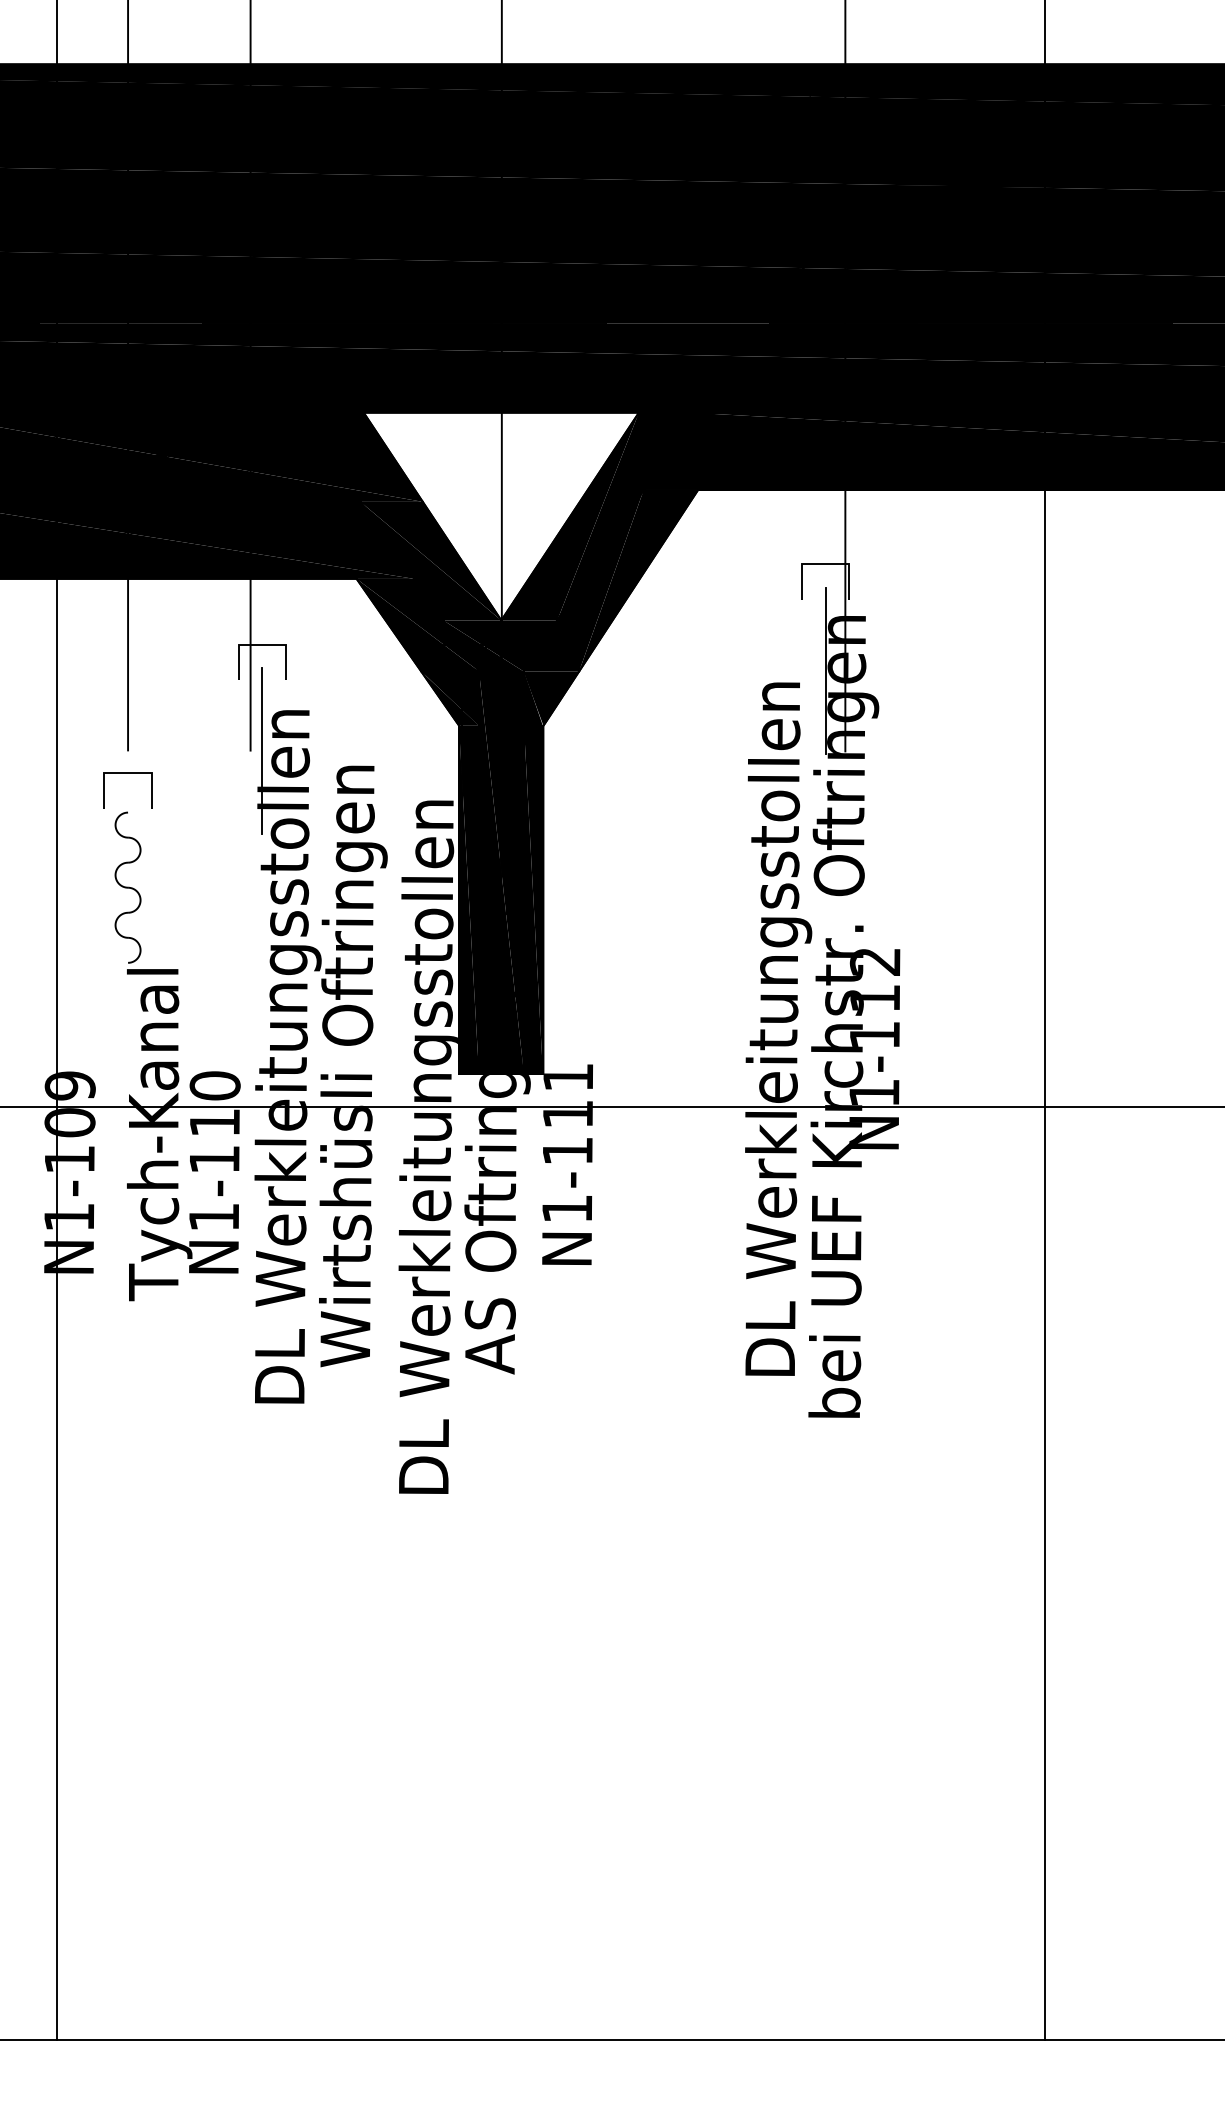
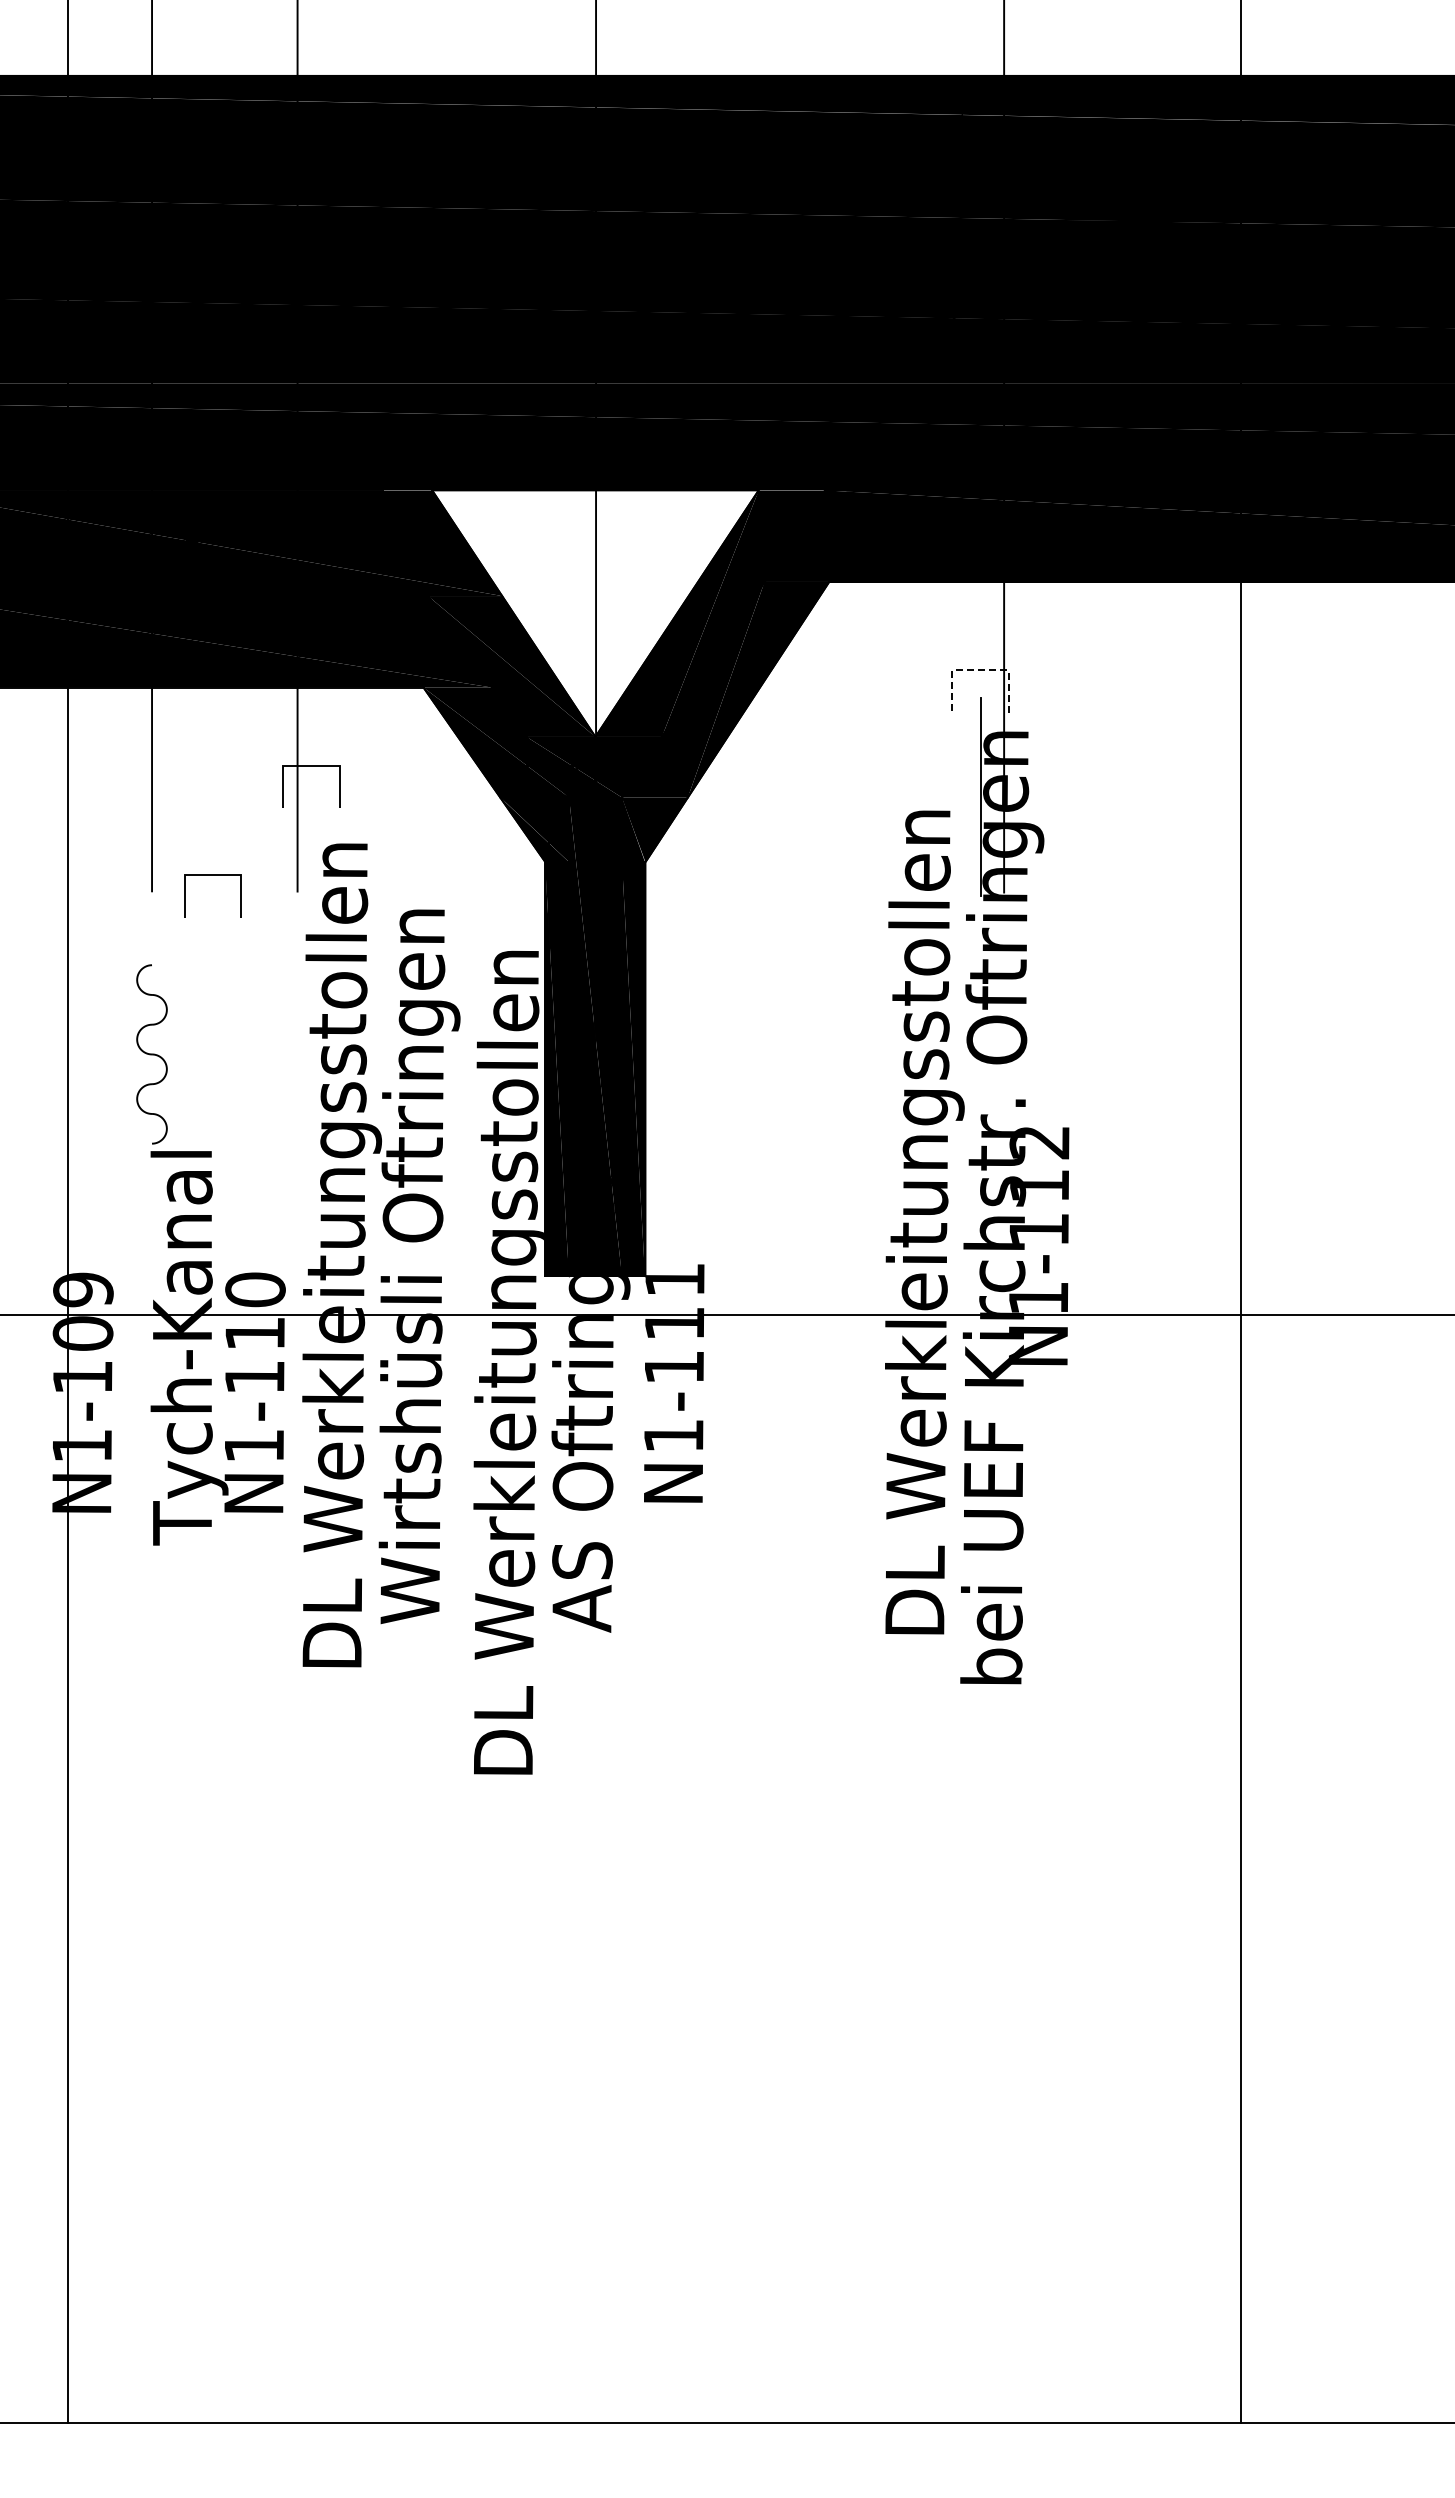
line: (825, 564) -> (980, 670), solid -> dashed
line: (262, 751) -> (311, 892), removed
line: (127, 773) -> (212, 875), moved

